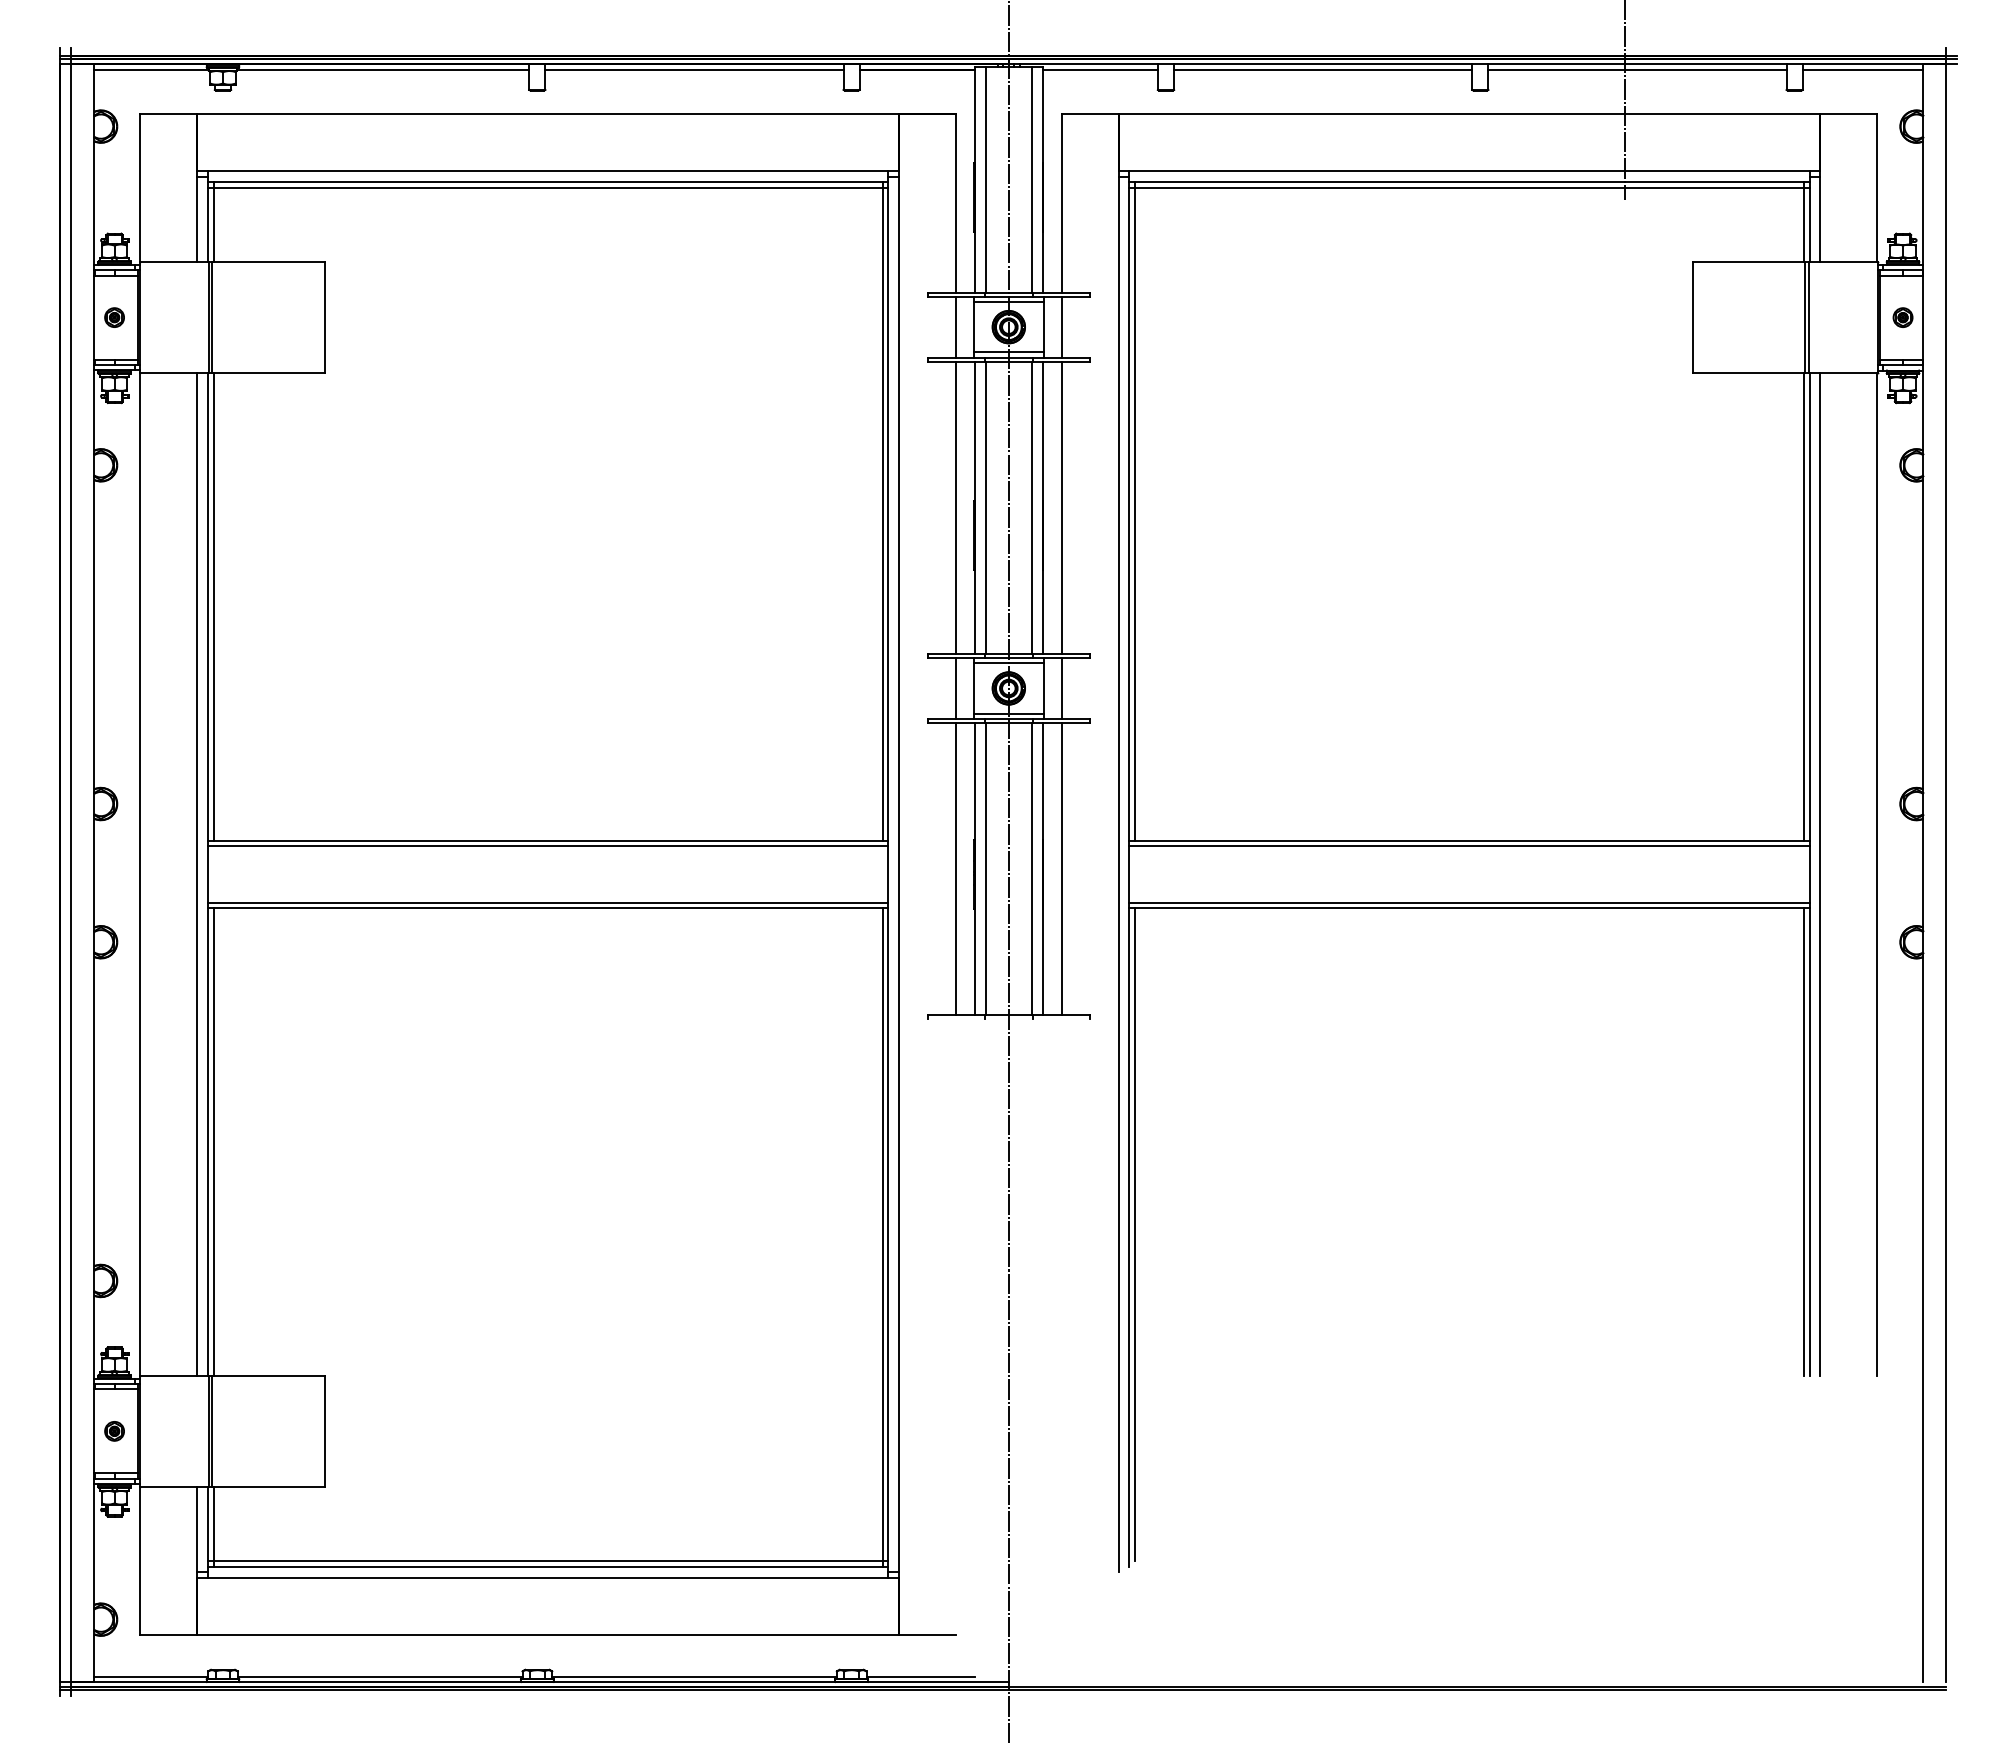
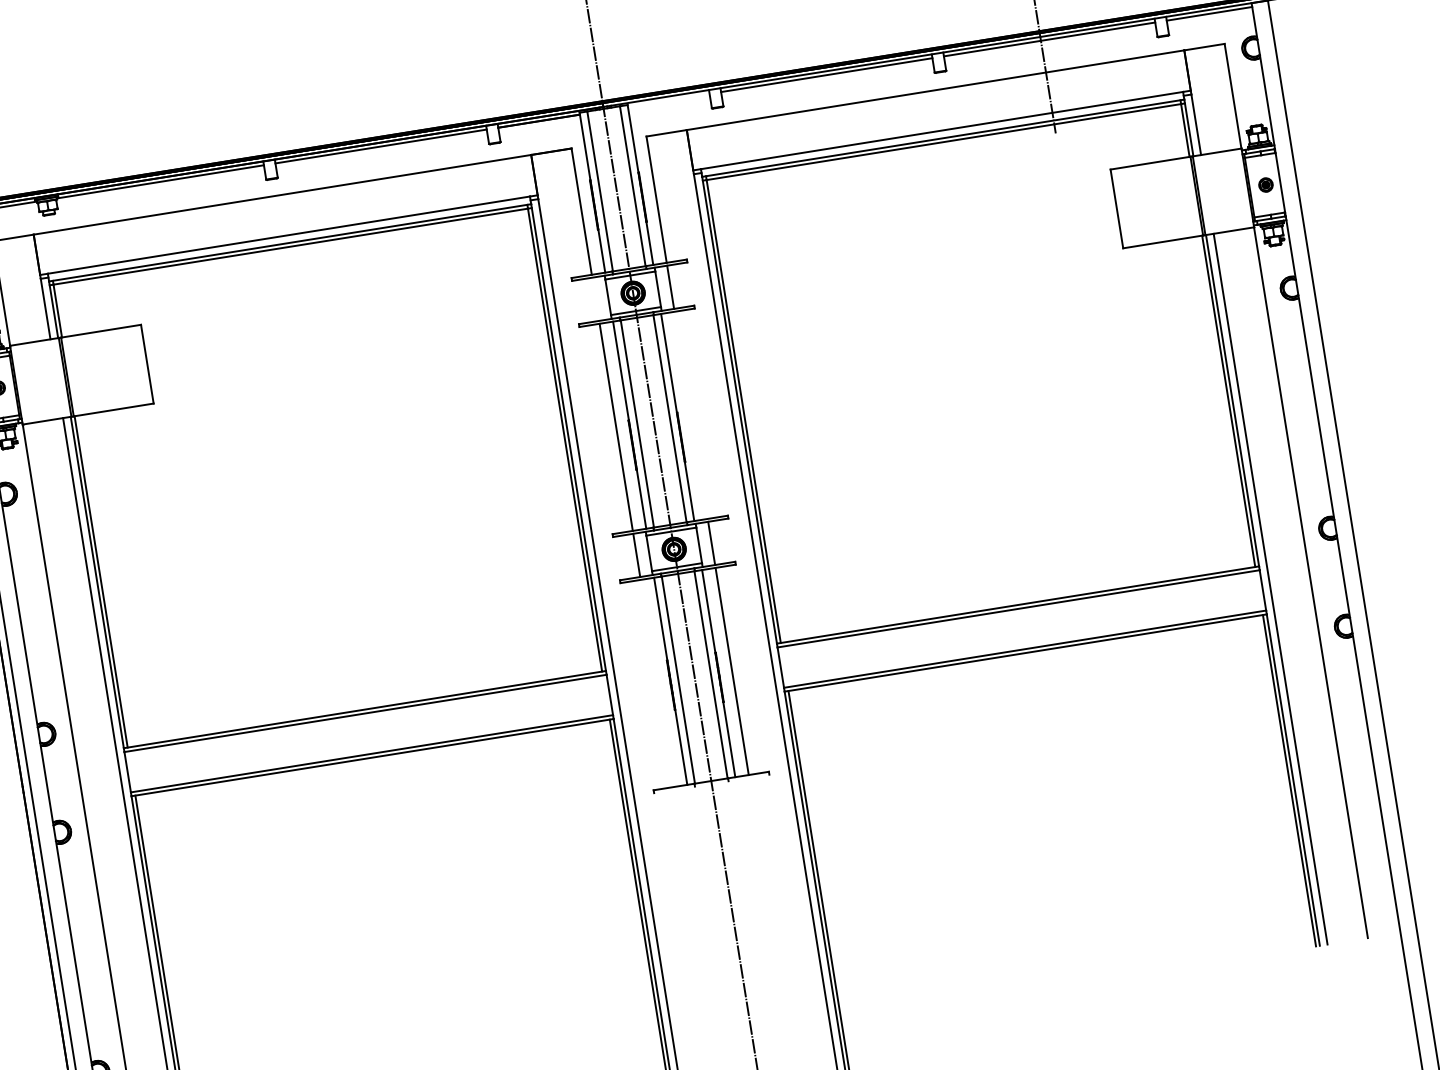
line: (1099, 69) -> (668, 100), removed
line: (956, 326) -> (596, 298), removed
line: (1061, 507) -> (690, 415), removed
line: (956, 869) -> (657, 683), removed

